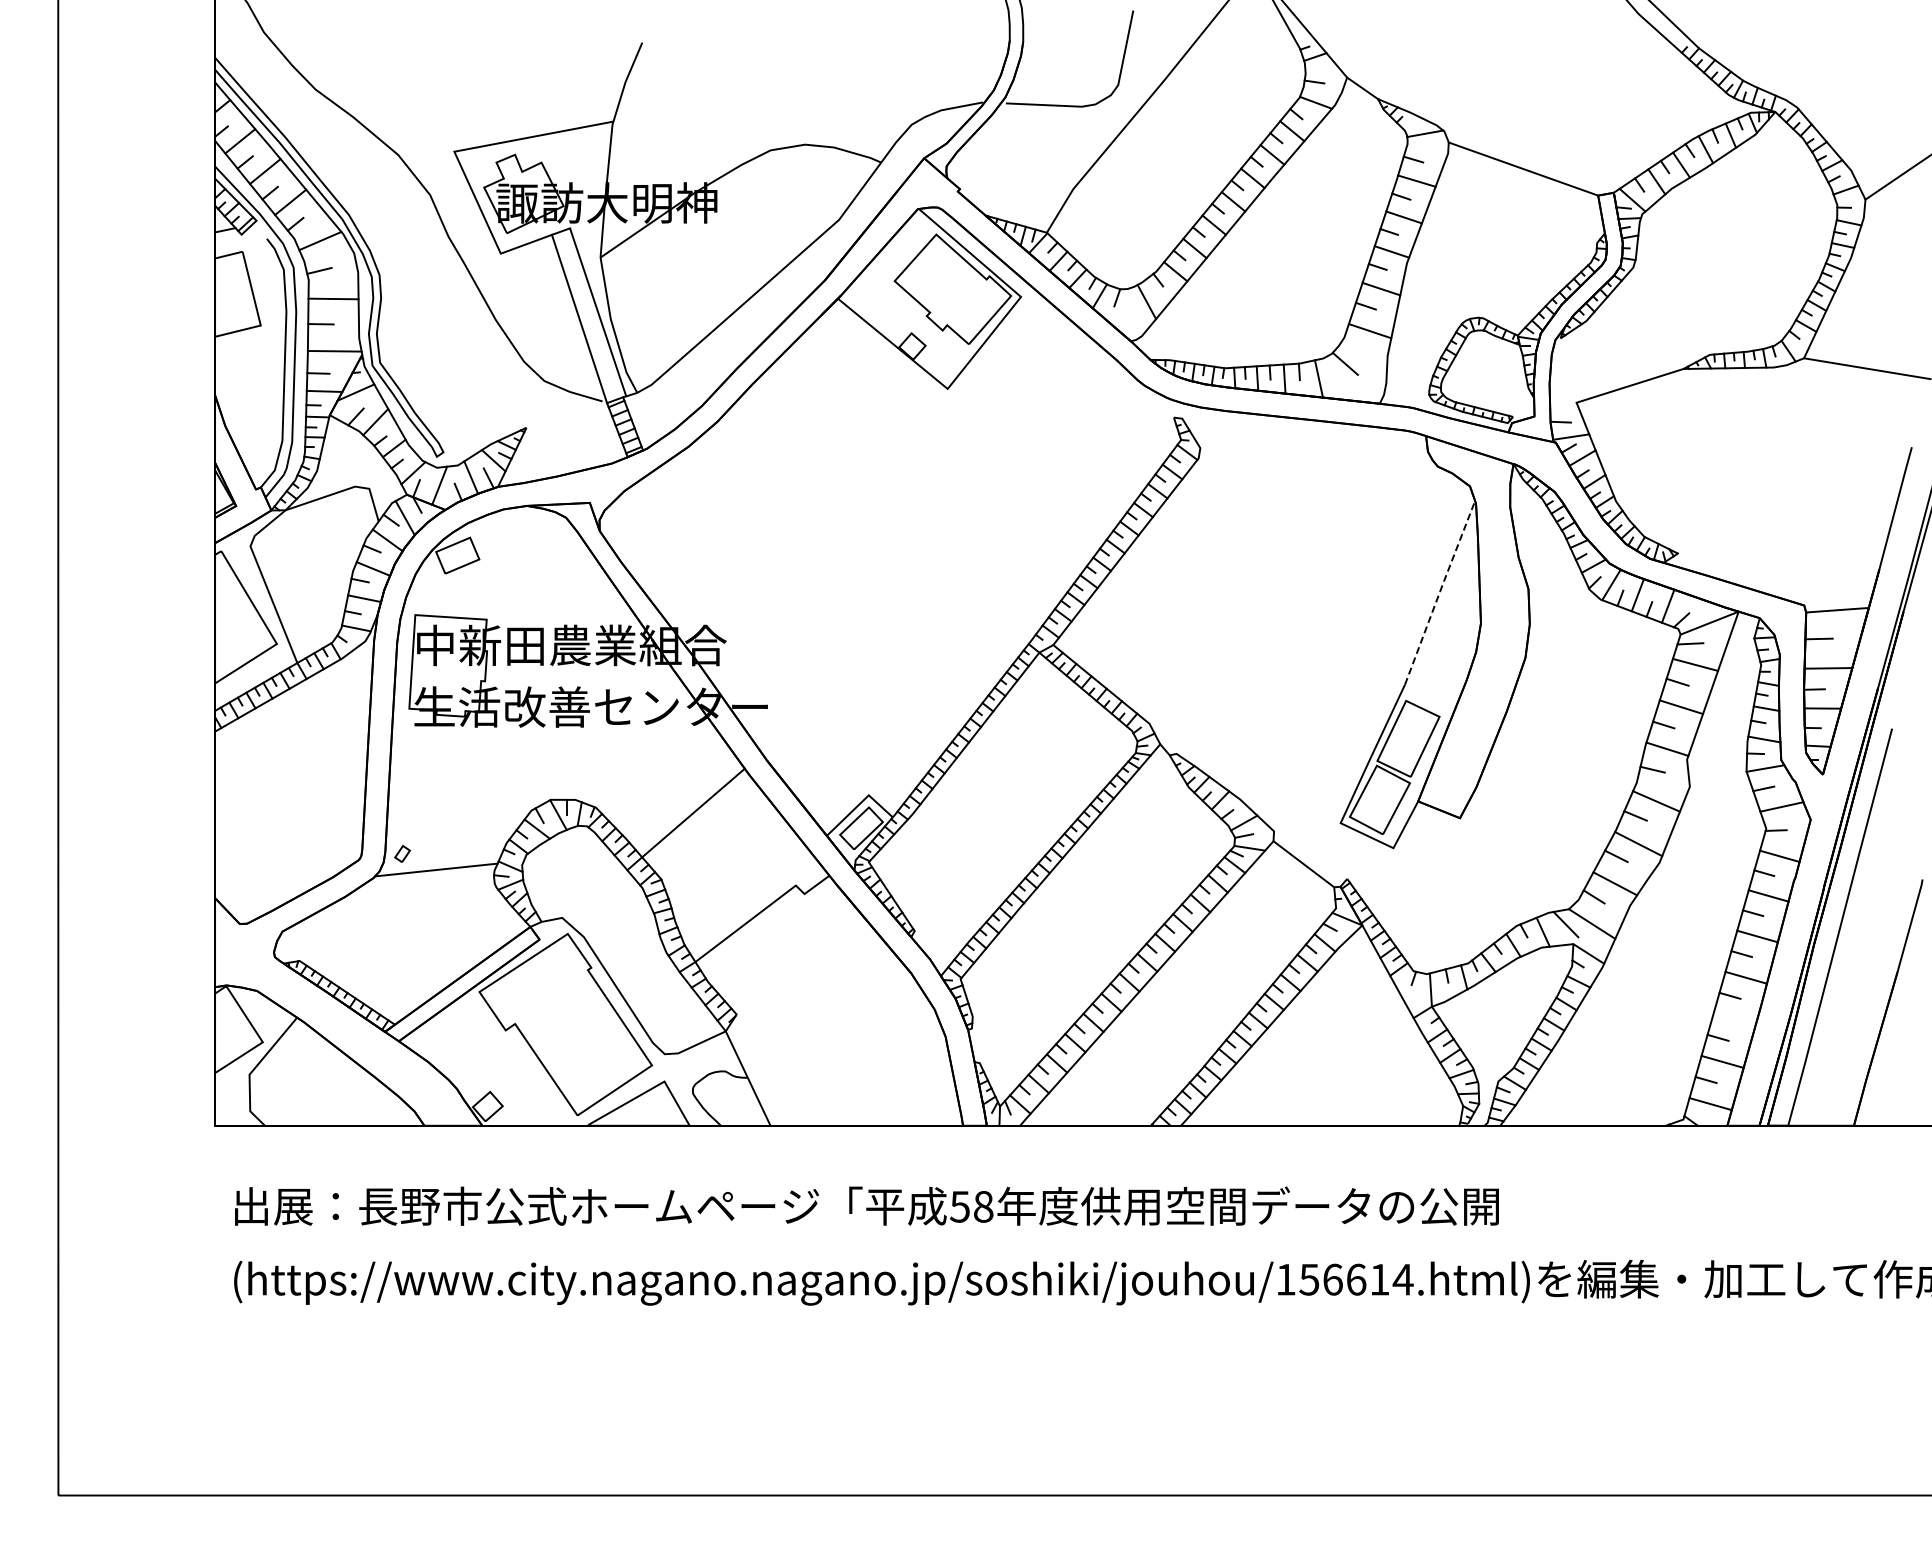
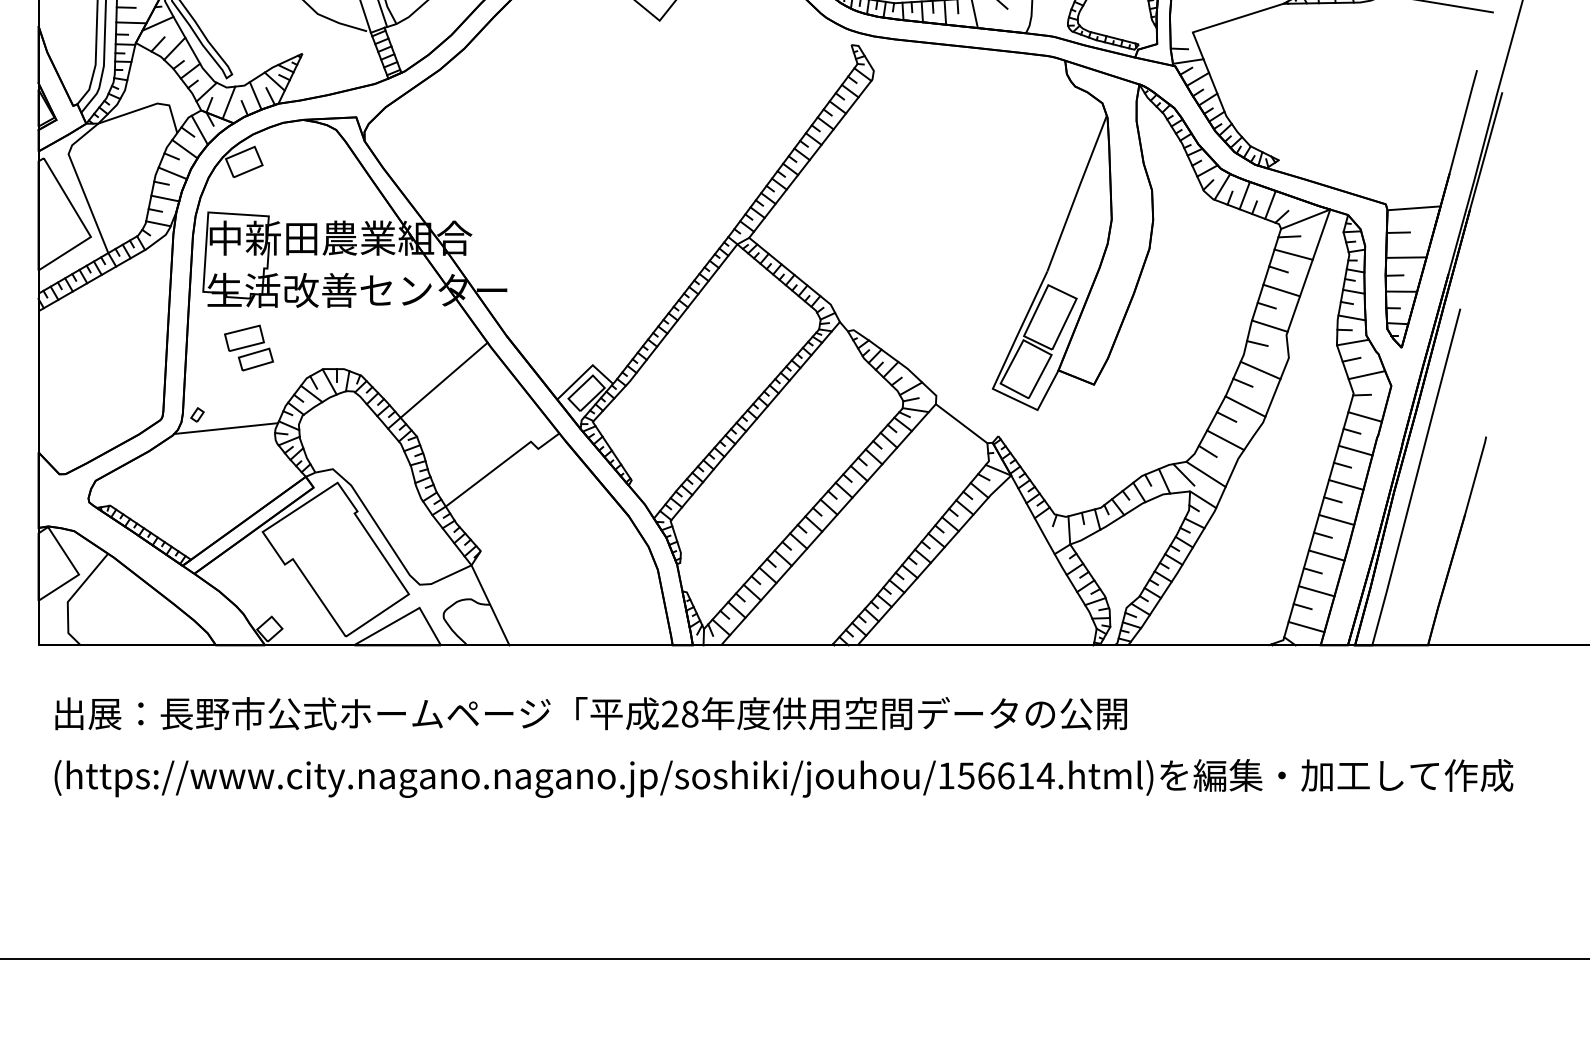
line: (1440, 591) -> (1077, 192), dashed -> solid
part: (463, 774) -> (249, 347), added
line: (1734, 1019) -> (1326, 555), added
text: (959, 1206) -> (669, 713), 58 -> 28

